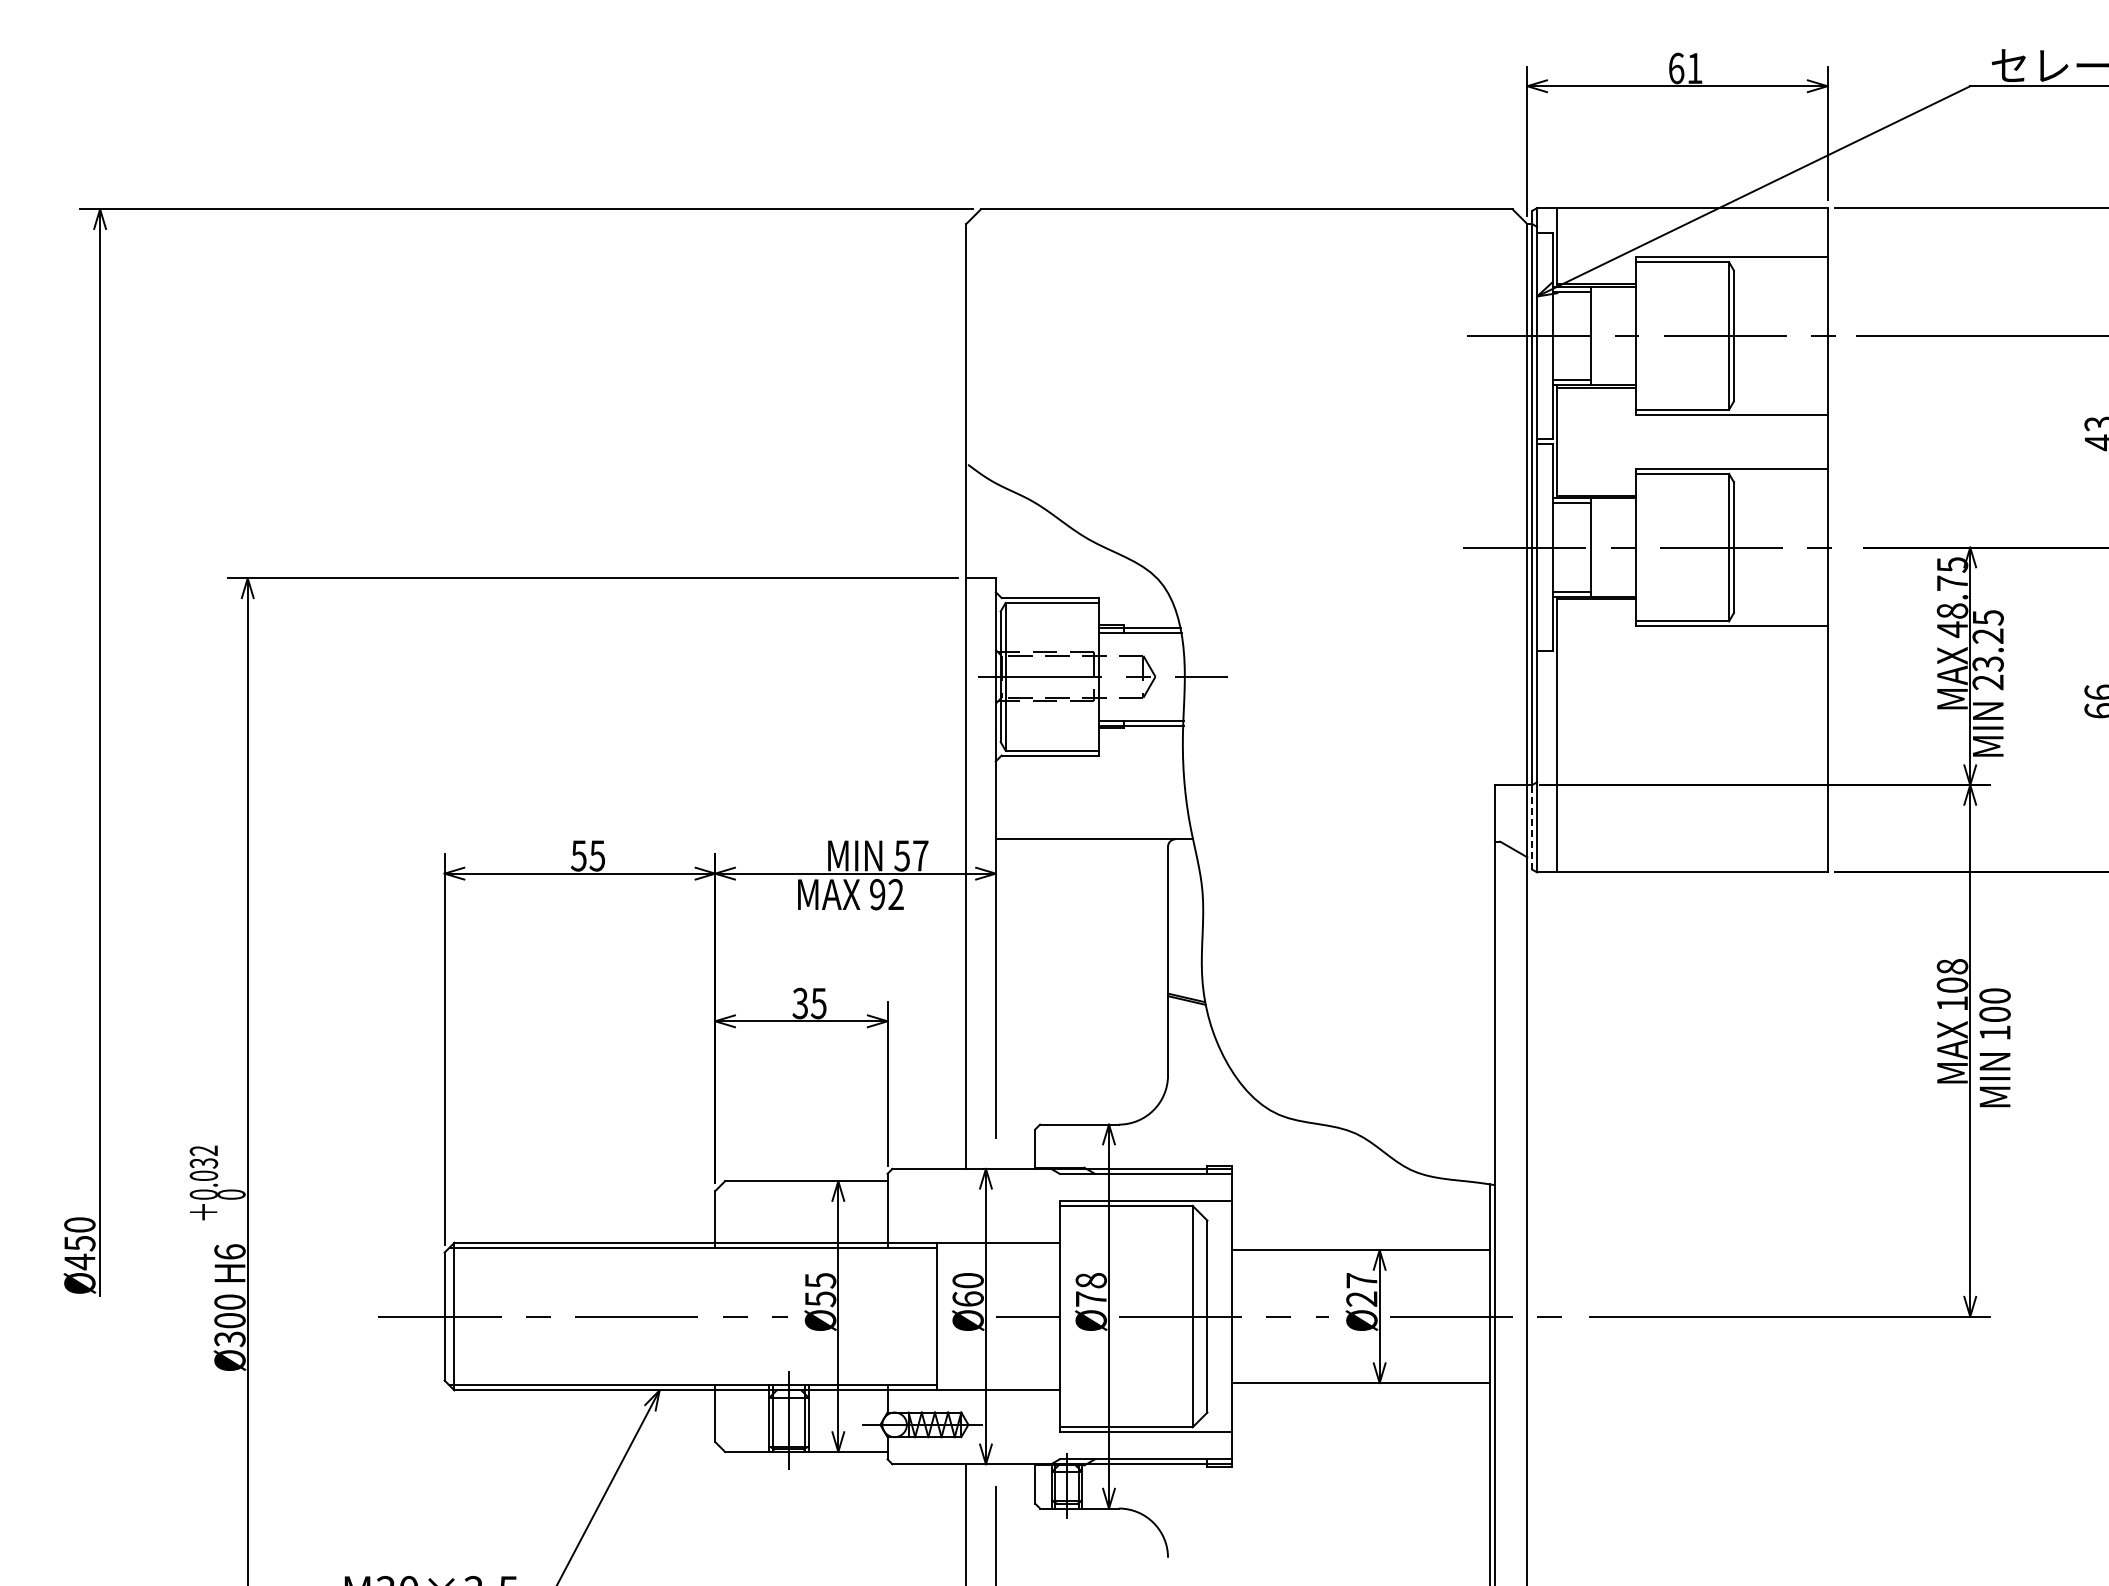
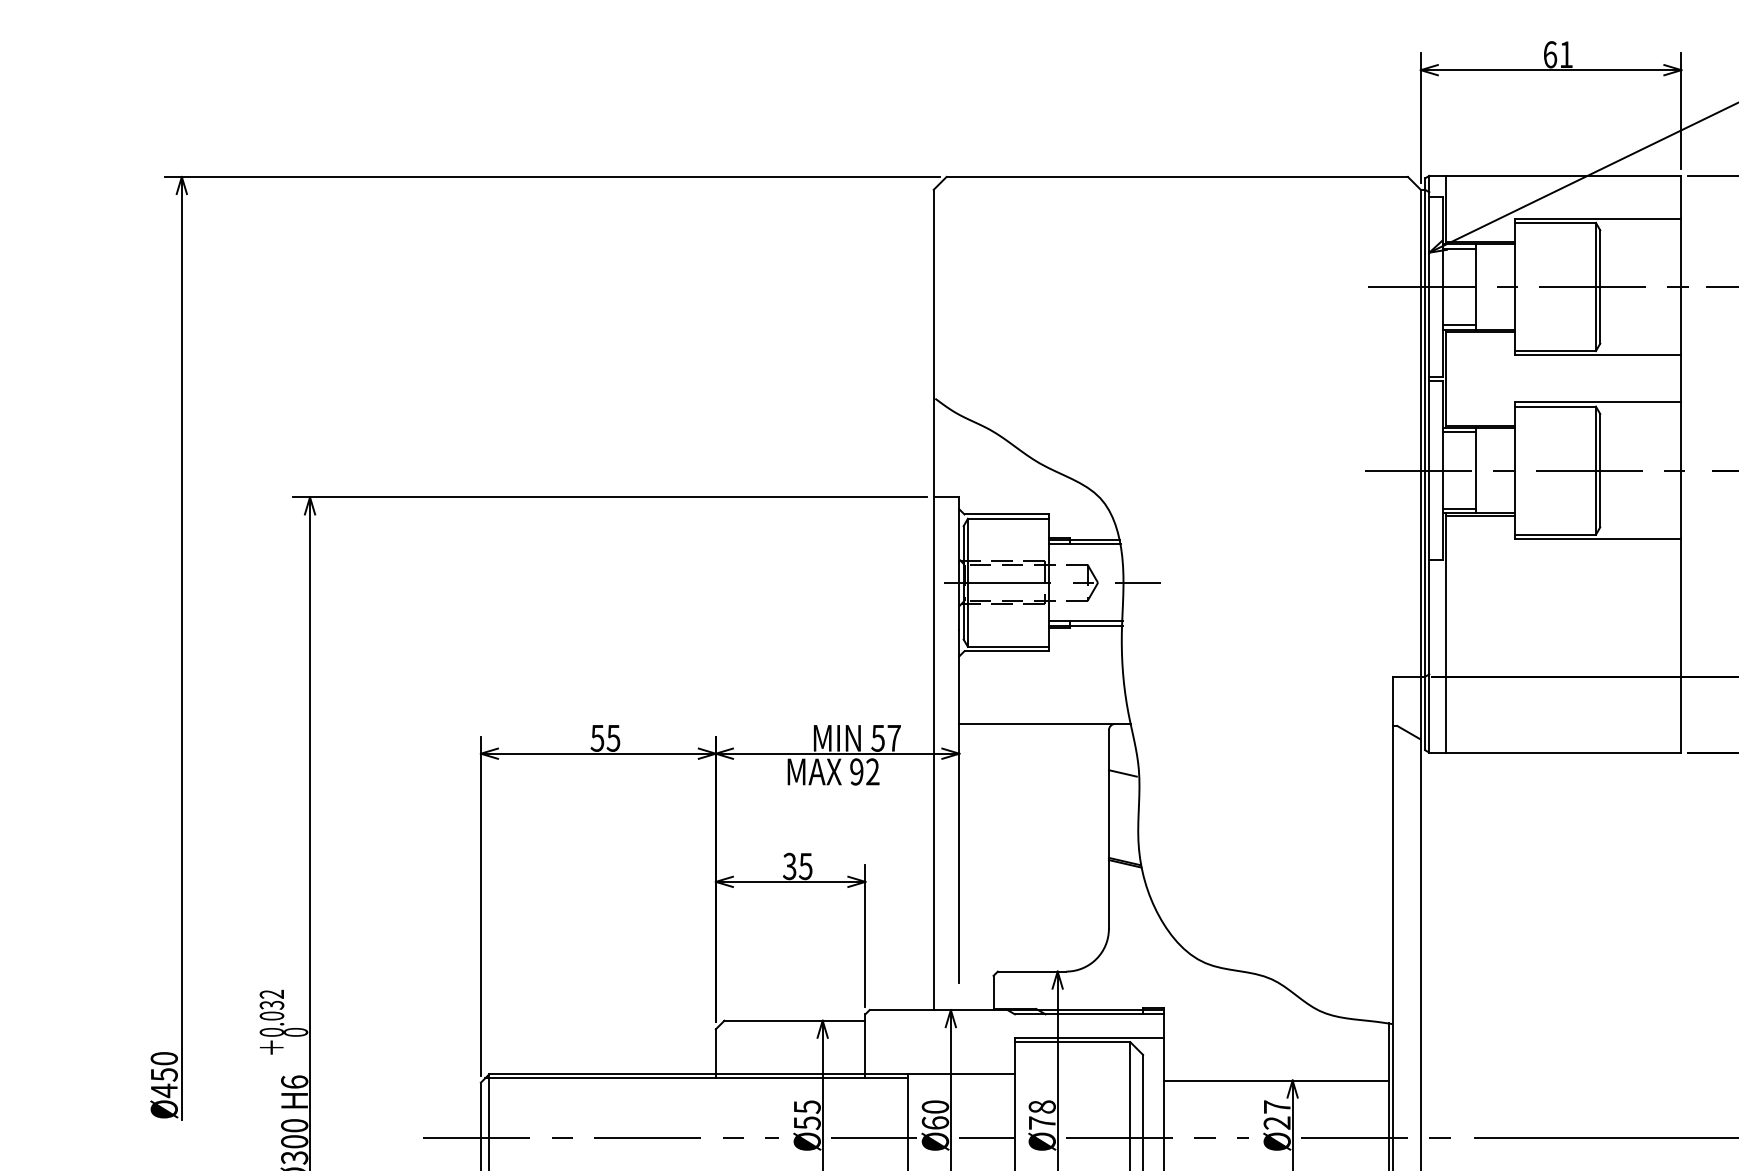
line: (1532, 826) -> (1425, 712), dashed -> solid
line: (1184, 896) -> (1123, 773), added
line: (897, 1316) -> (874, 1138), added

